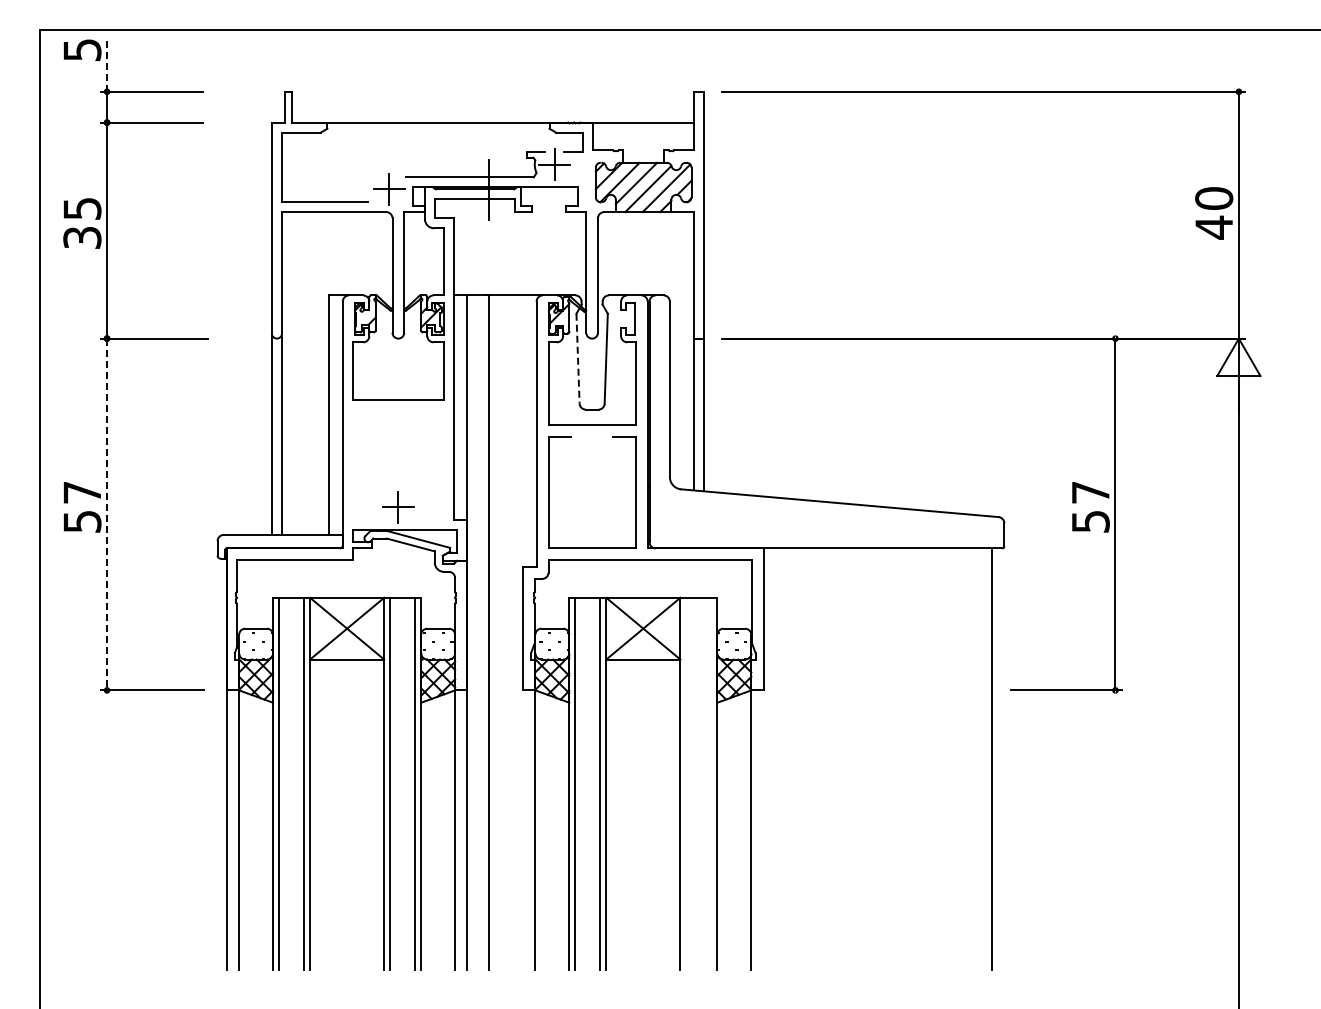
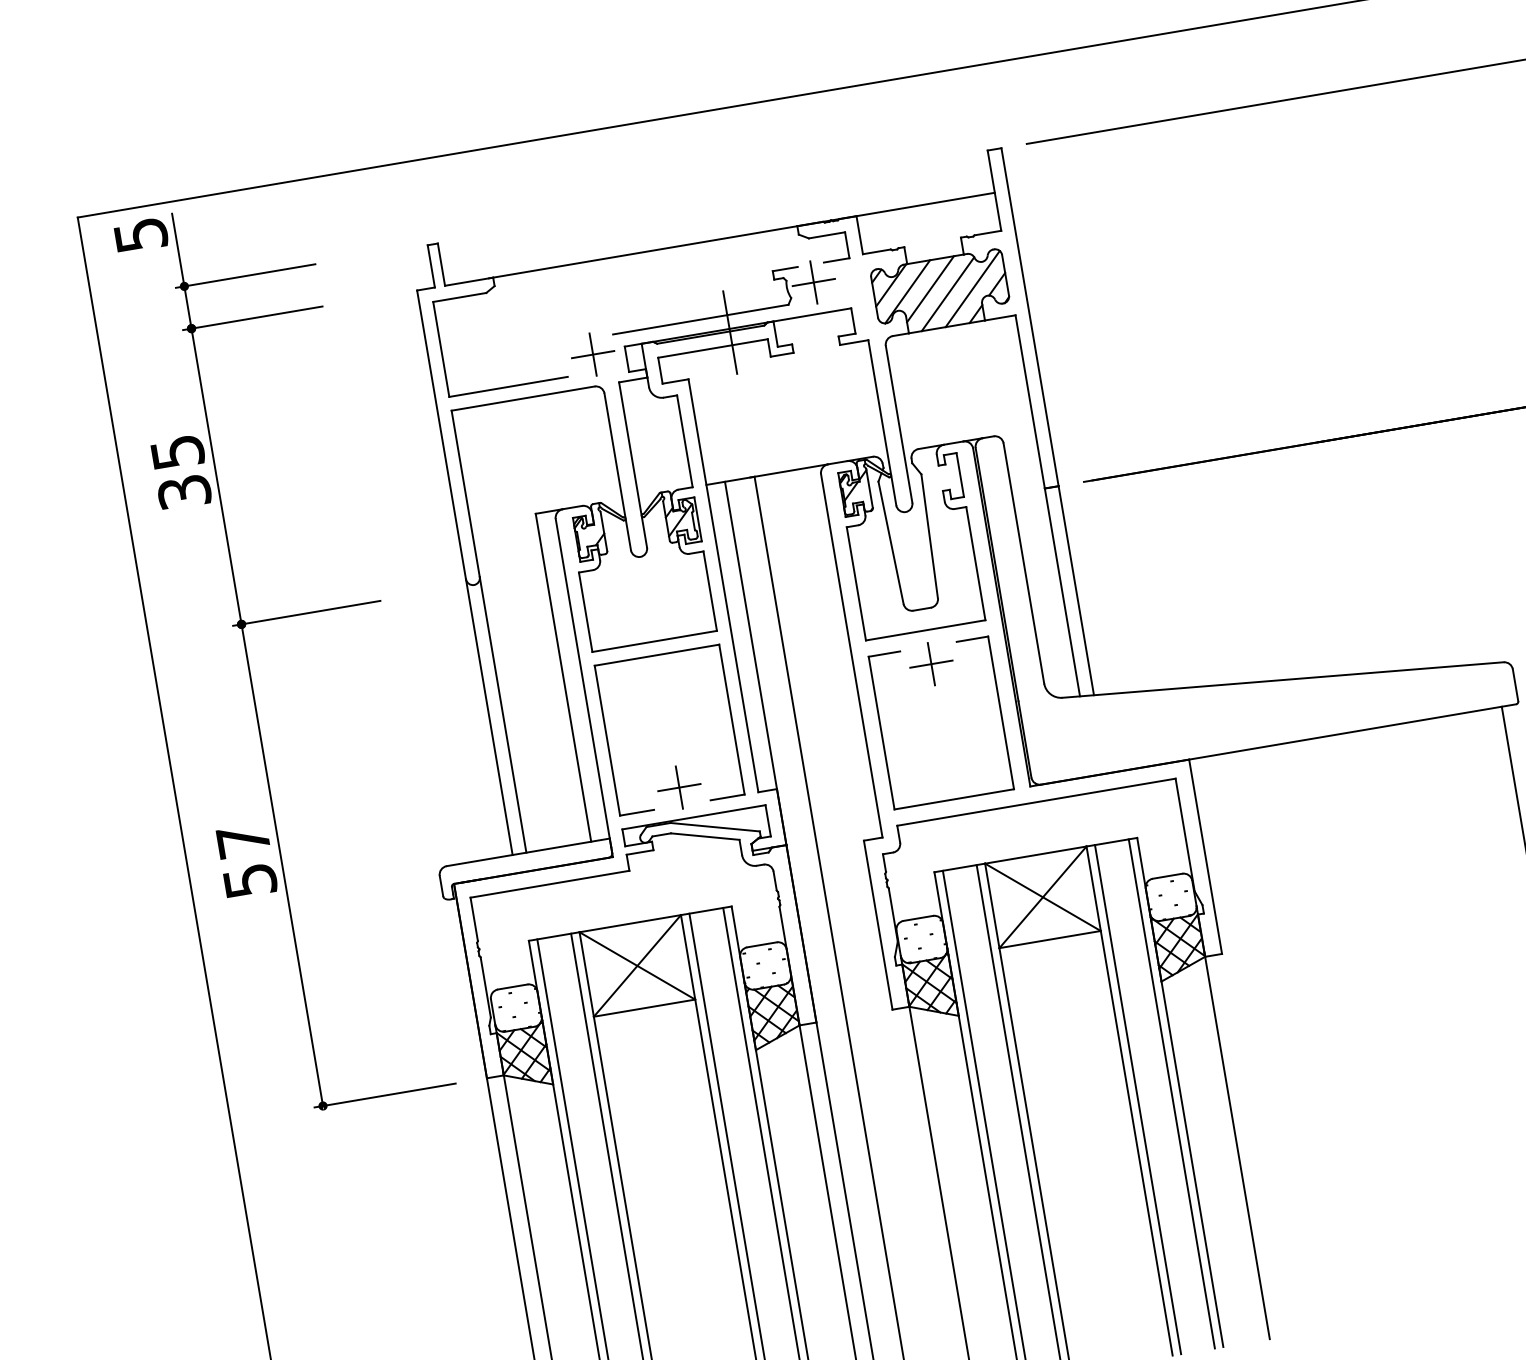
line: (107, 65) -> (178, 250), dashed -> solid
line: (578, 358) -> (891, 542), dashed -> solid
part: (592, 449) -> (931, 663), added
part: (353, 464) -> (608, 739), added
line: (107, 514) -> (282, 865), dashed -> solid
line: (686, 783) -> (1137, 1099), added
line: (711, 783) -> (1172, 1093), added

